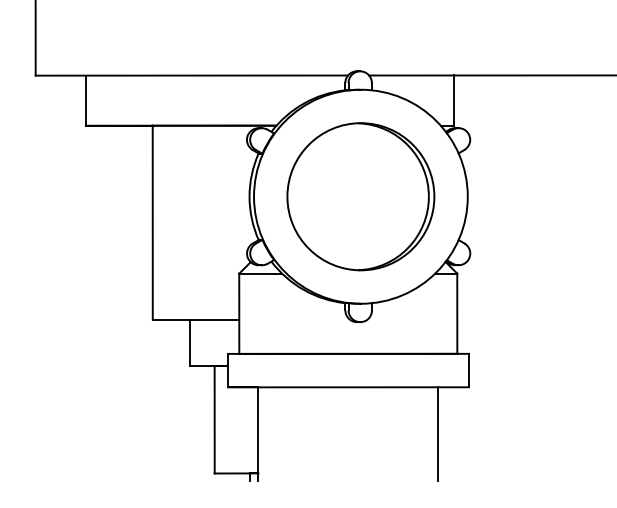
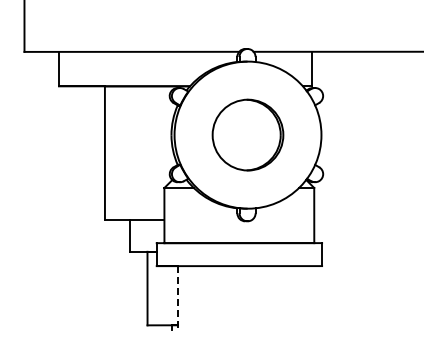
part: (360, 195) -> (247, 134), size x0.7
line: (258, 434) -> (177, 298), solid -> dashed
line: (438, 434) -> (301, 298), removed

